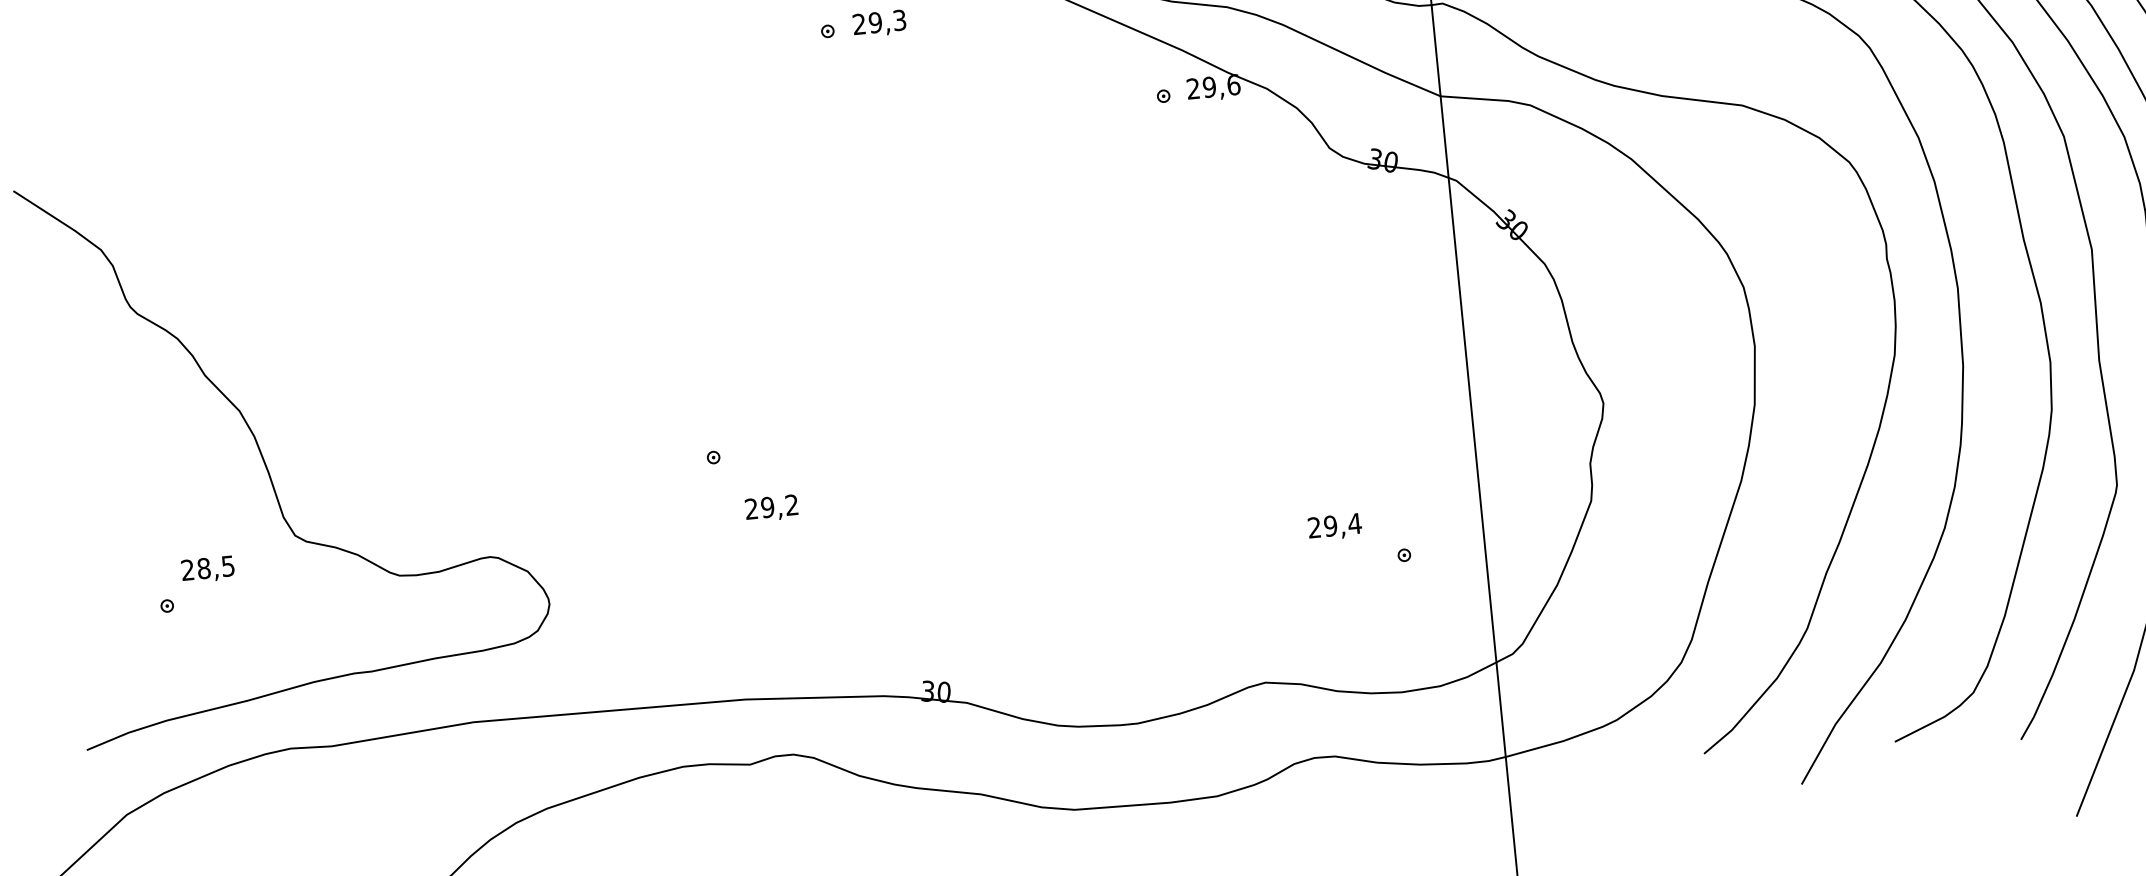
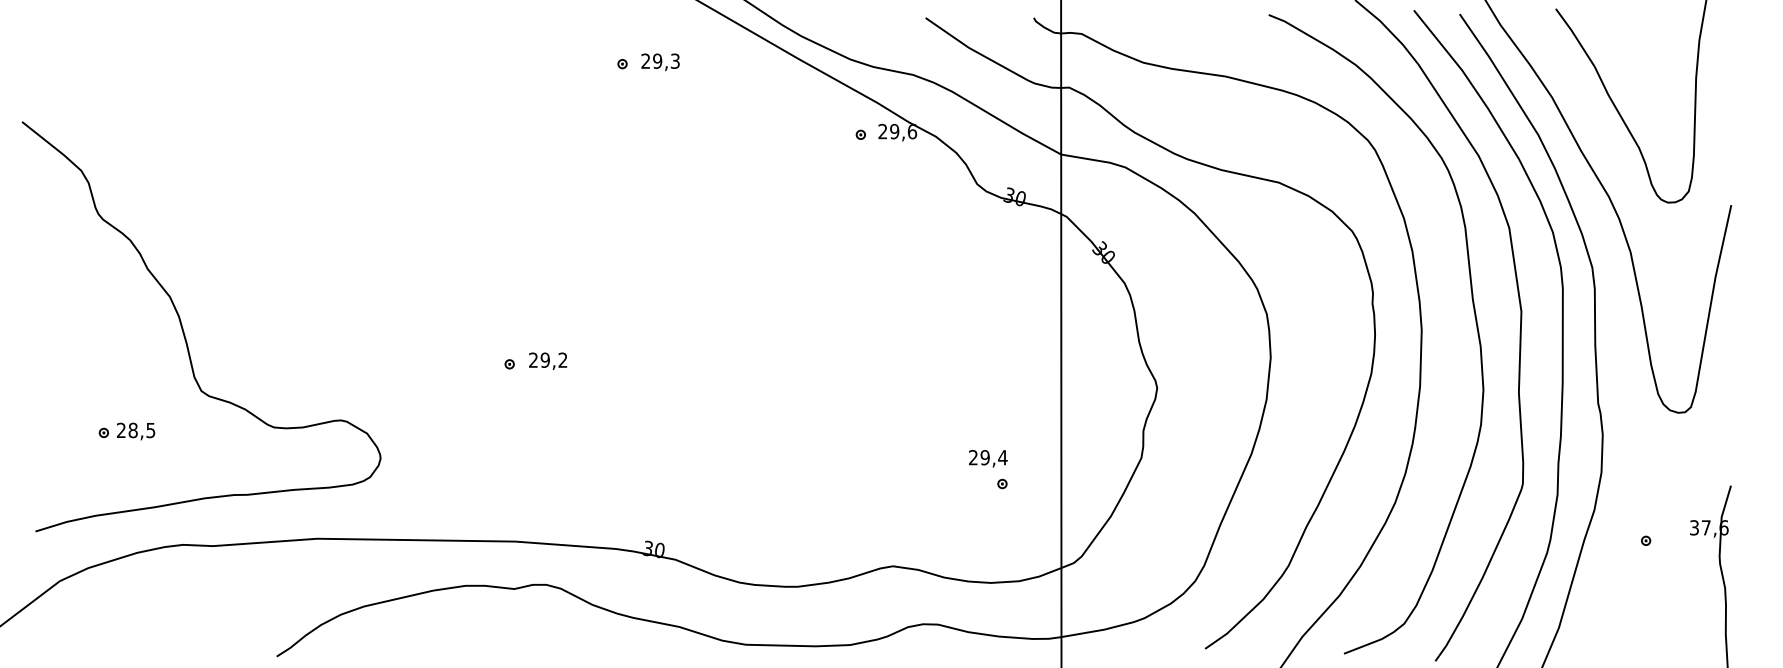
text: (772, 508) -> (548, 361), moved
text: (1335, 526) -> (988, 458), moved
text: (208, 569) -> (136, 431), moved

